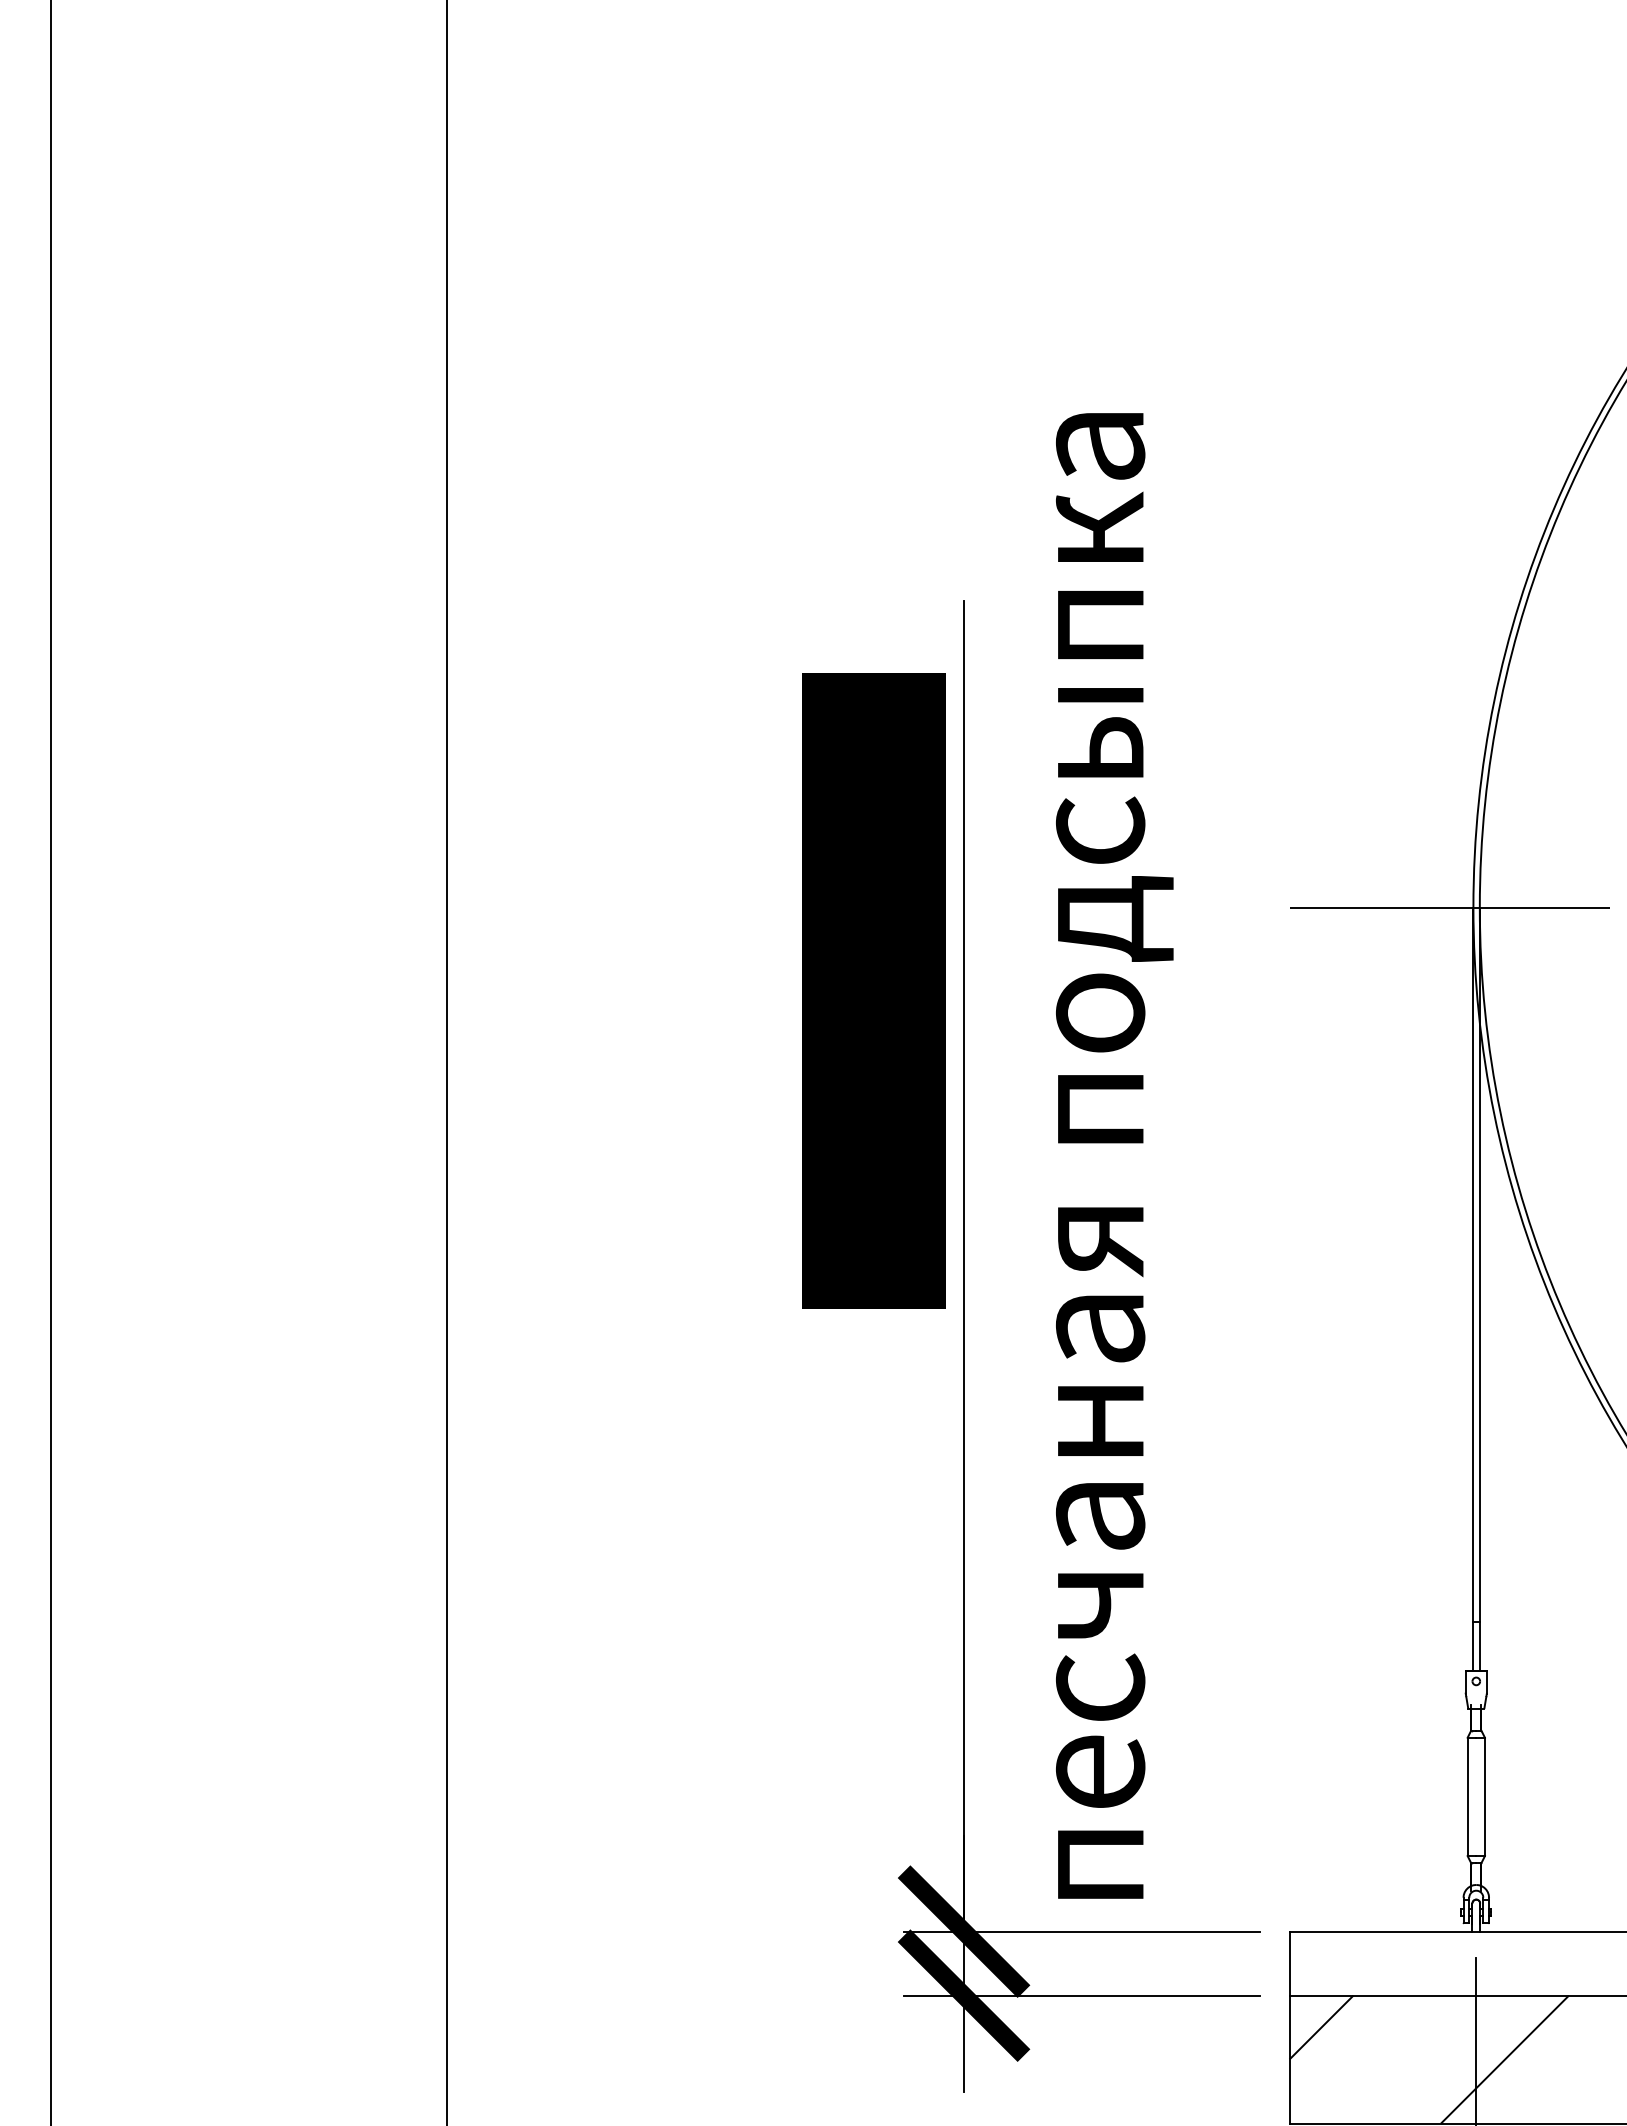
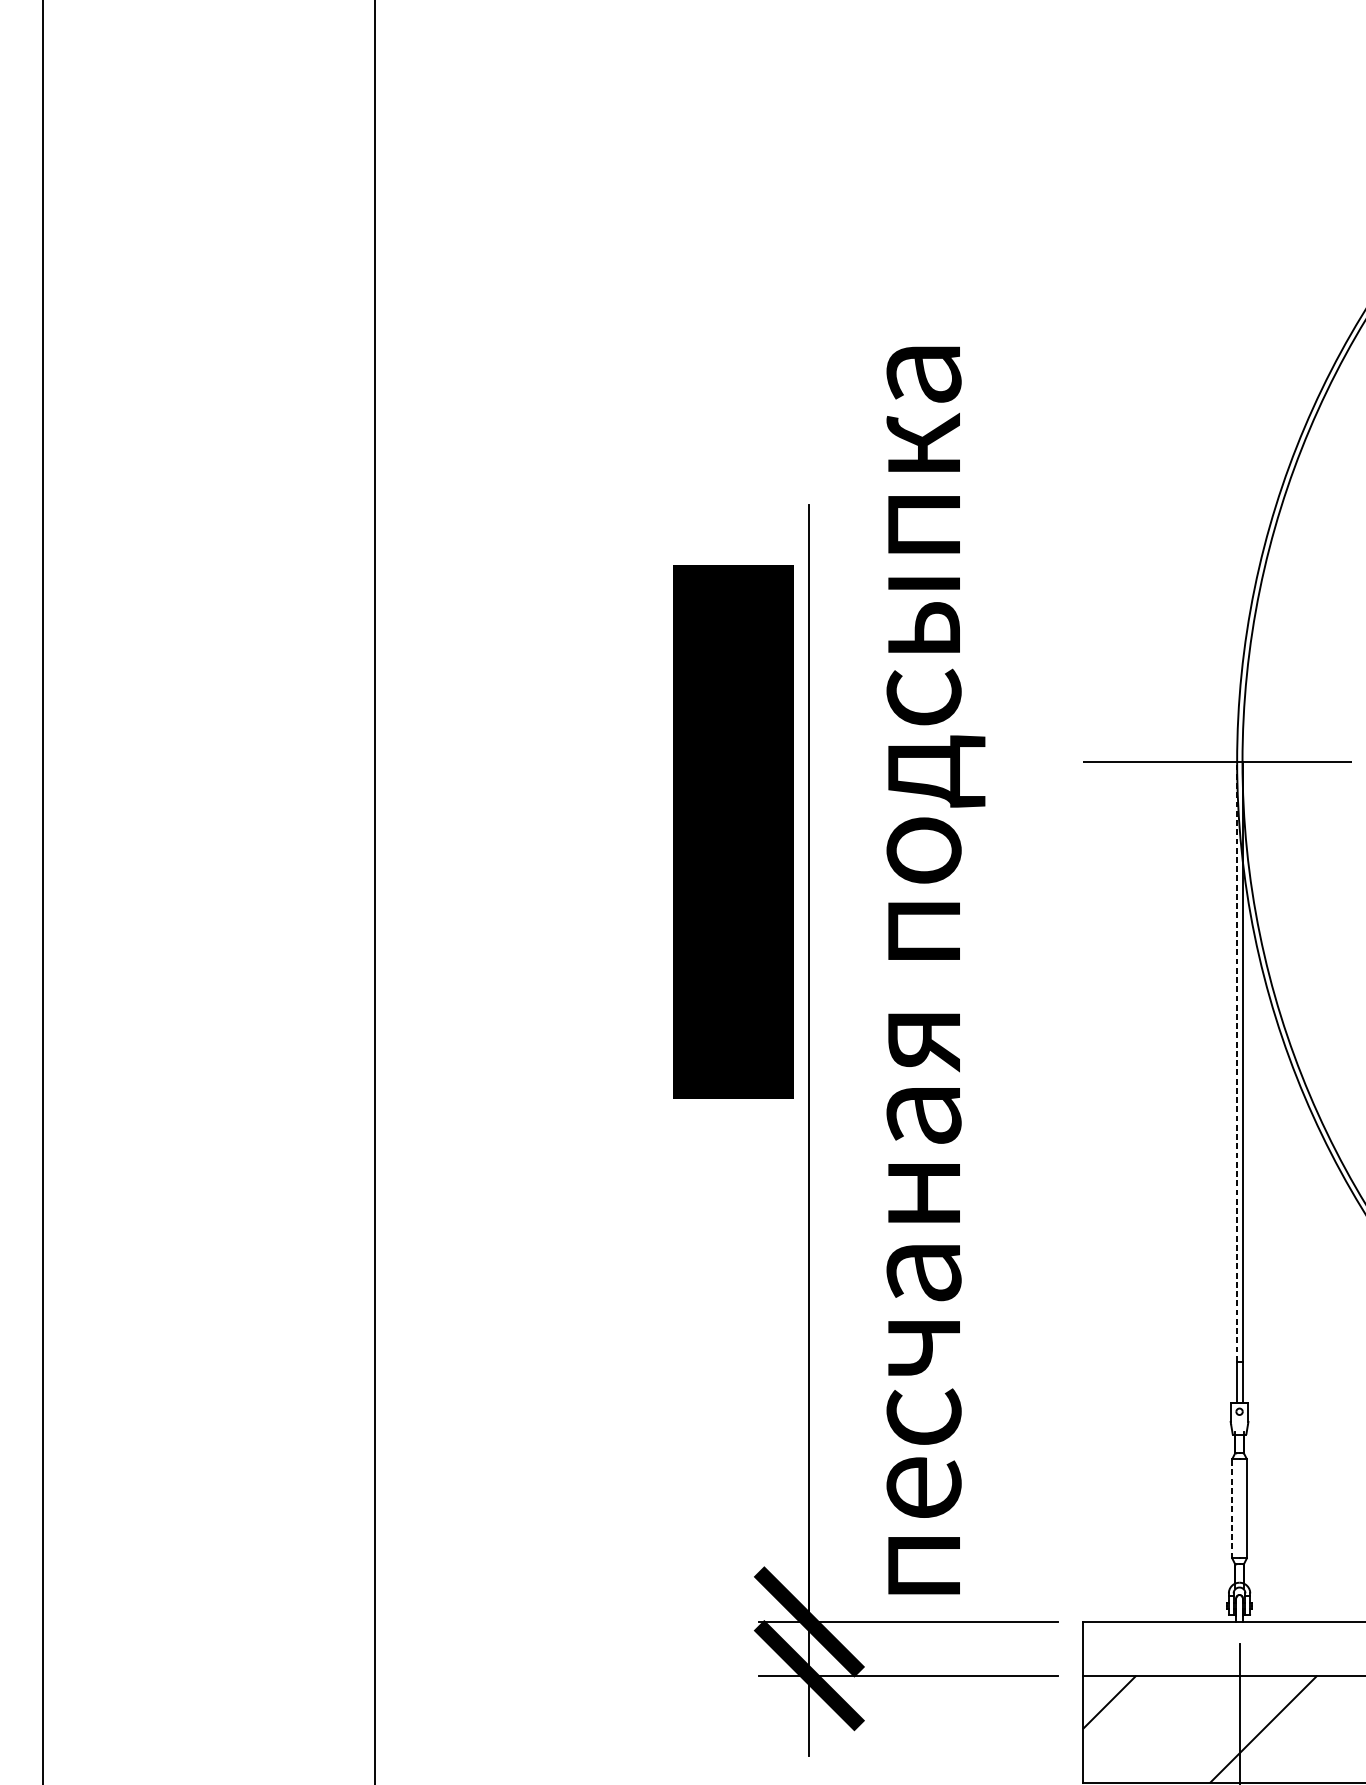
line: (1473, 1264) -> (1237, 1061), solid -> dashed
line: (1467, 1796) -> (1232, 1508), solid -> dashed

